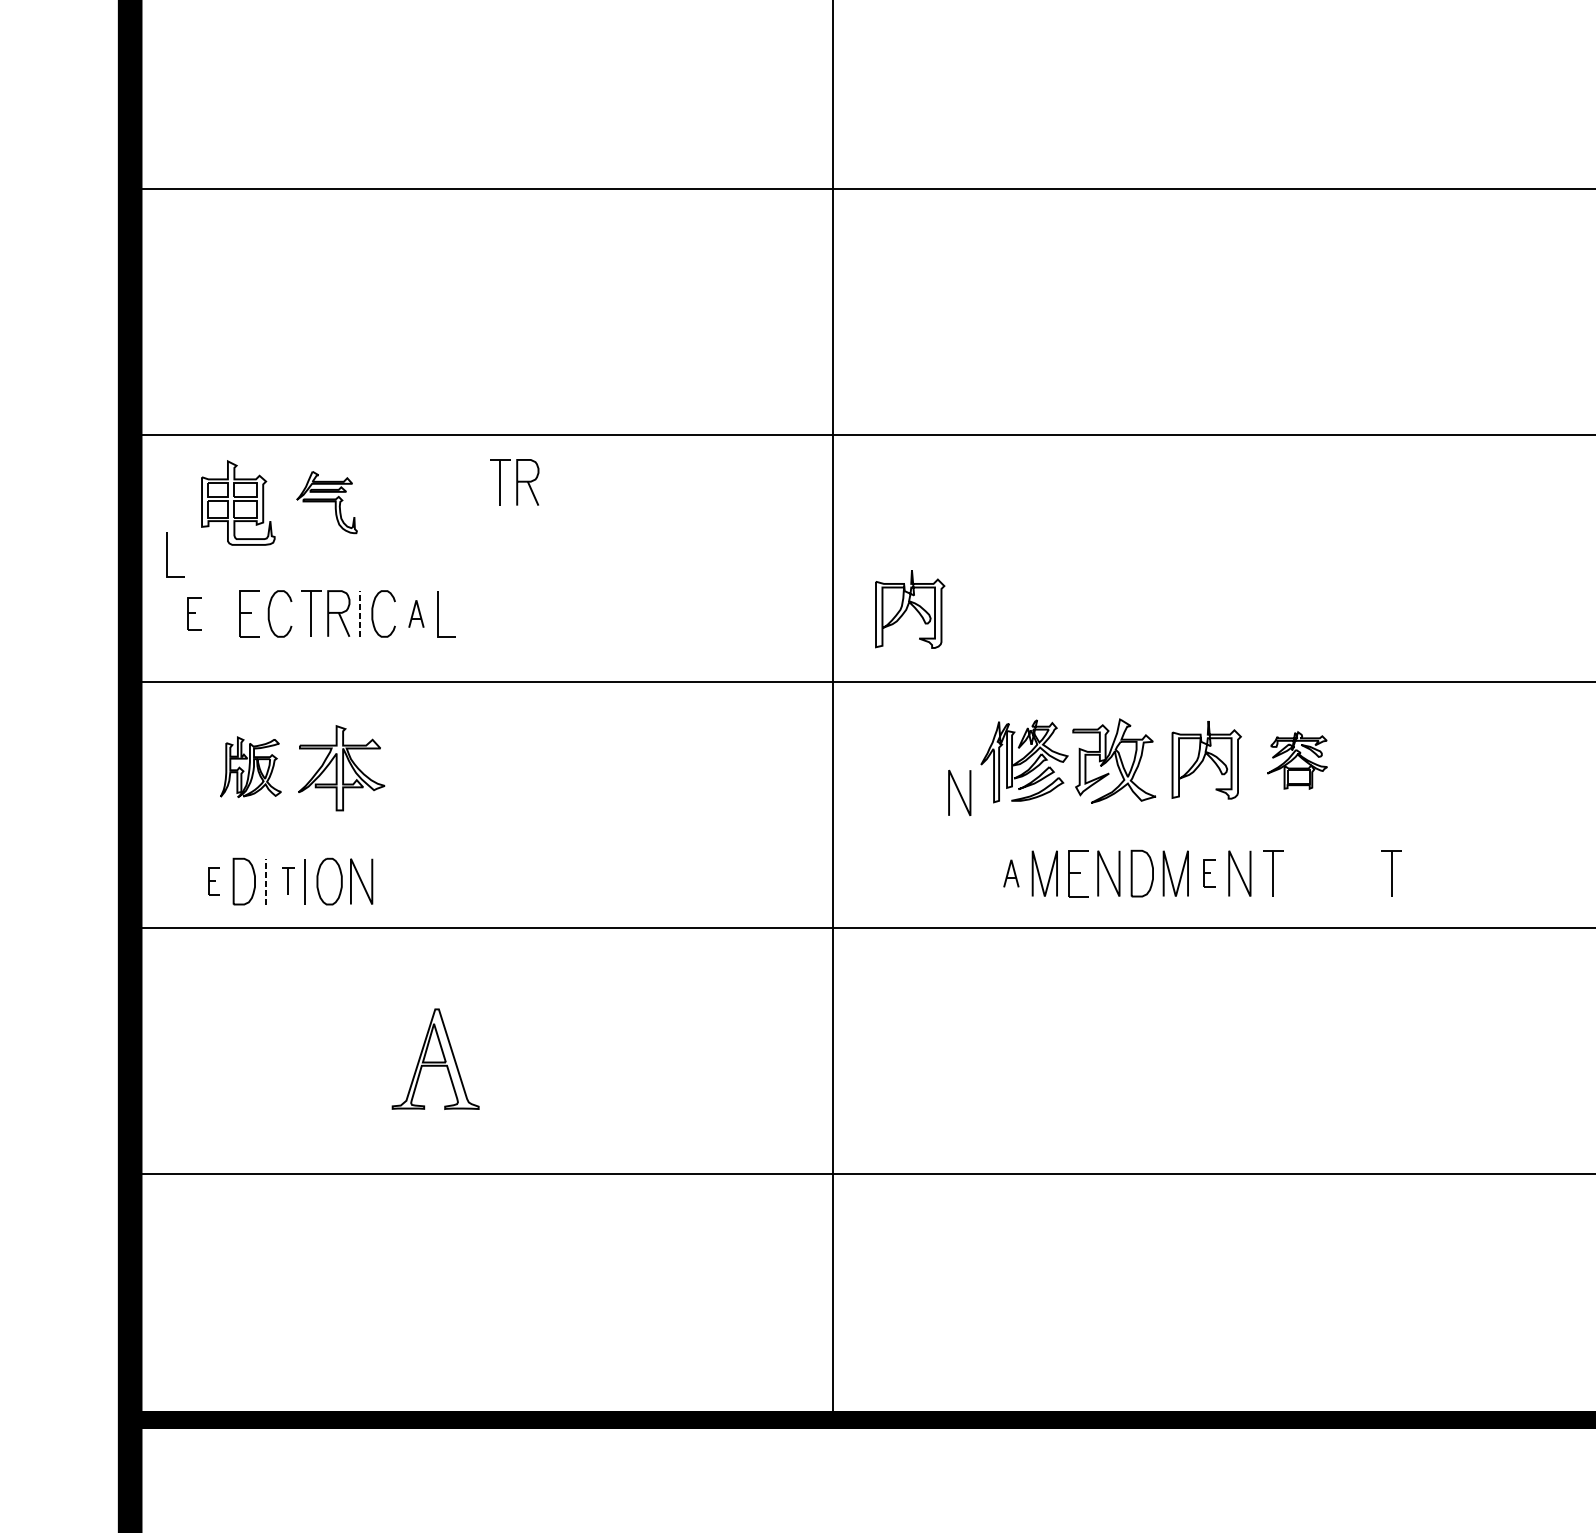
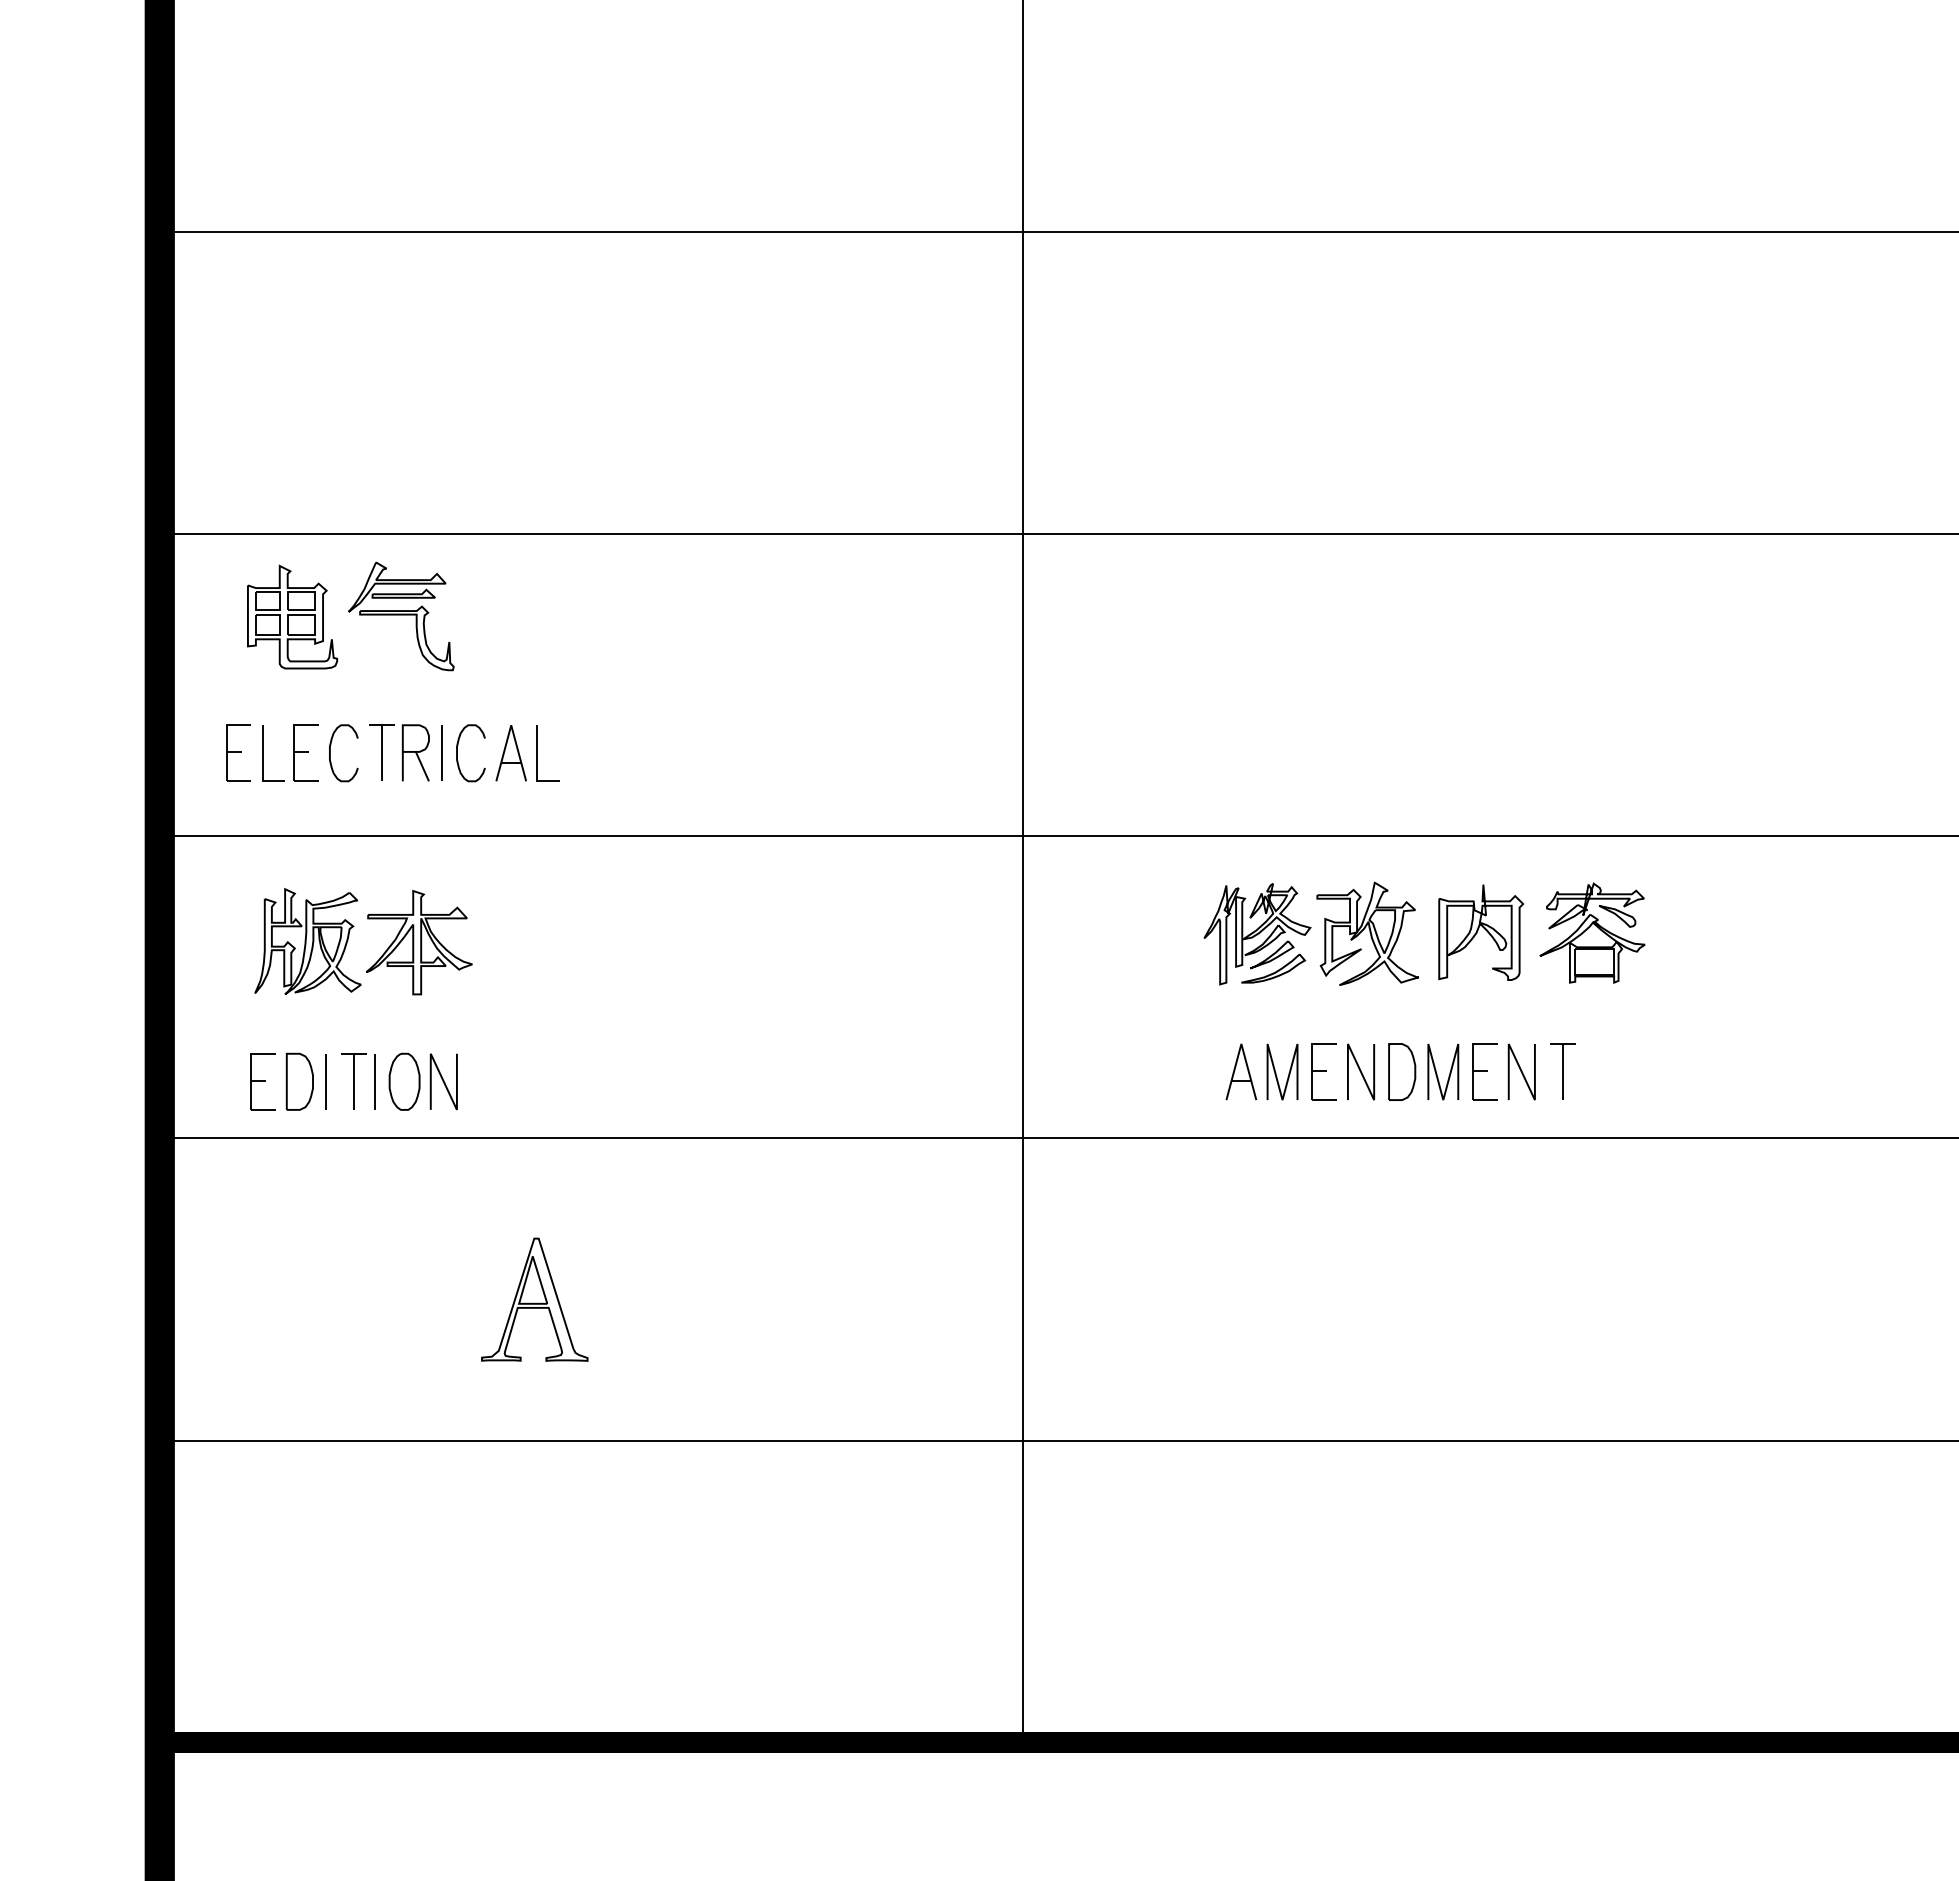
part: (514, 482) -> (631, 591), removed
part: (327, 502) -> (401, 616), size x1.43
line: (167, 554) -> (263, 753), moved
part: (910, 609) -> (1117, 747), removed
part: (194, 613) -> (238, 752), size x1.43
line: (360, 613) -> (442, 752), dashed -> solid
part: (415, 614) -> (510, 753), size x1.67
part: (1297, 759) -> (1592, 932), size x1.43
part: (250, 767) -> (307, 941), size x1.43
line: (960, 792) -> (1178, 972), removed
part: (1011, 873) -> (1241, 1071), size x1.67
part: (1209, 873) -> (1484, 1071), size x1.67
part: (1391, 873) -> (1707, 1071), removed
part: (213, 881) -> (262, 1081), size x1.67
line: (266, 881) -> (326, 1081), dashed -> solid
part: (287, 881) -> (353, 1081), size x1.67

